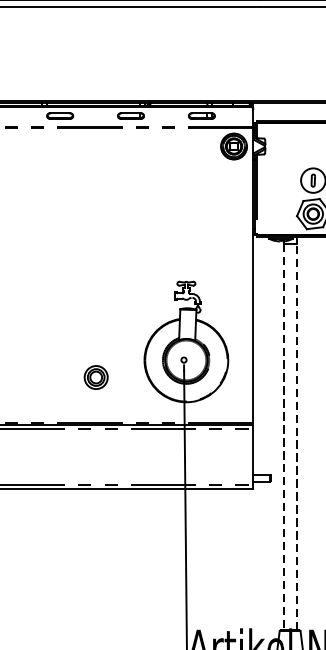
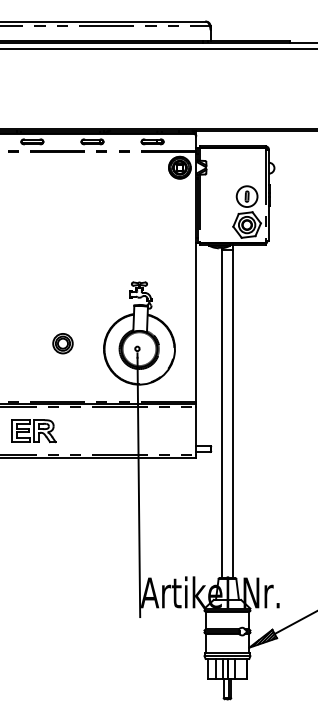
part: (95, 377) -> (62, 343), moved
line: (284, 437) -> (222, 414), dashed -> solid
line: (296, 437) -> (232, 414), dashed -> solid
part: (61, 457) -> (33, 431), added

